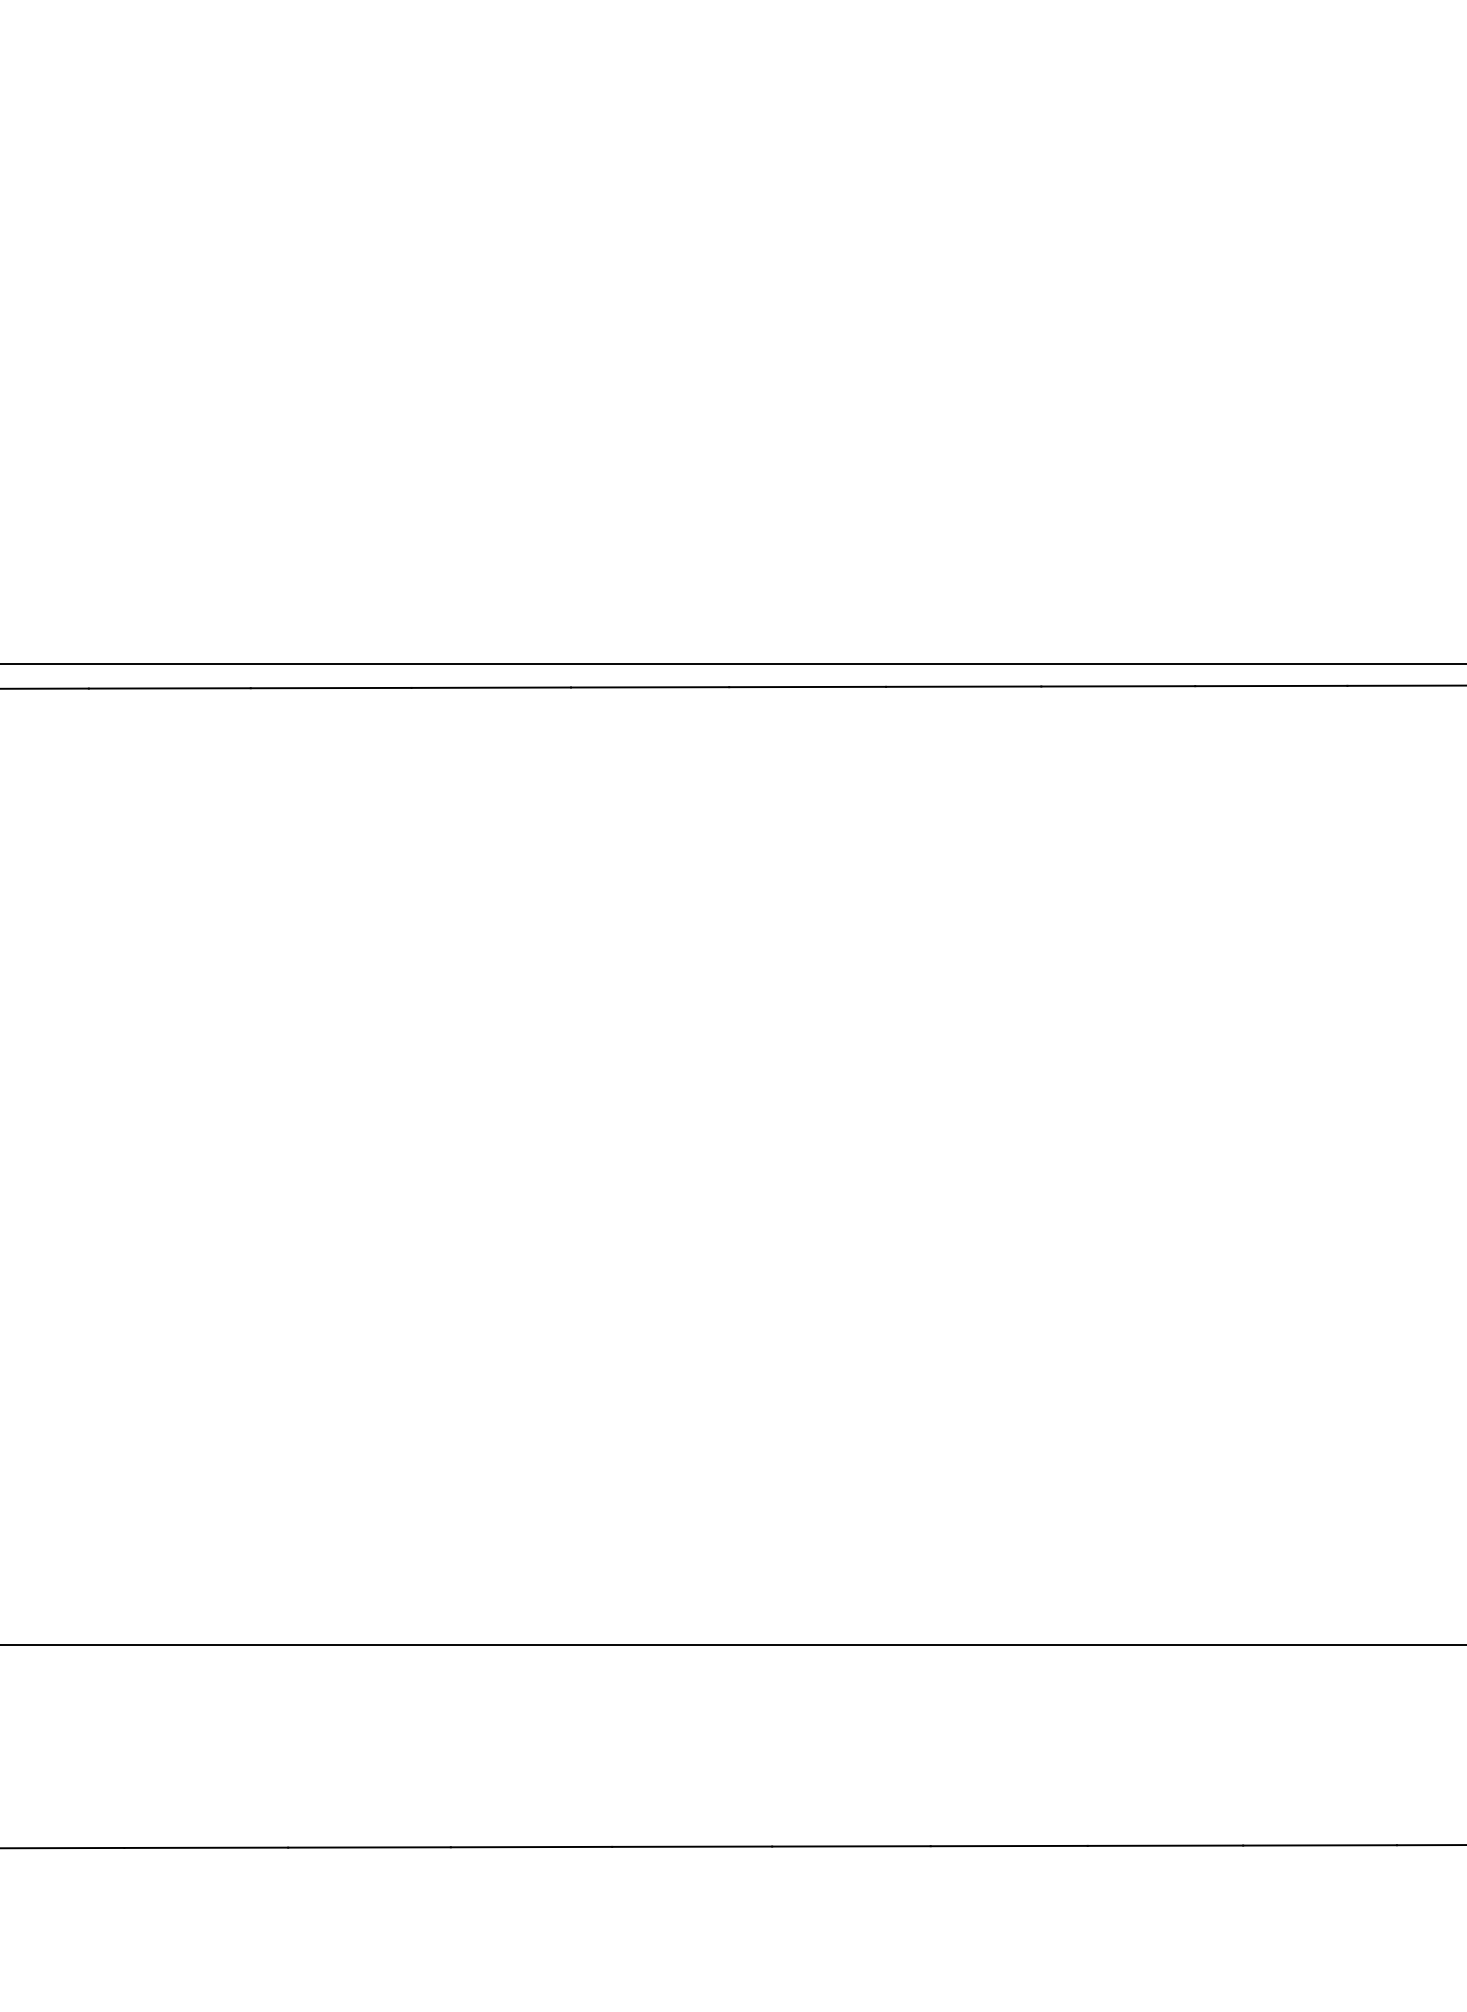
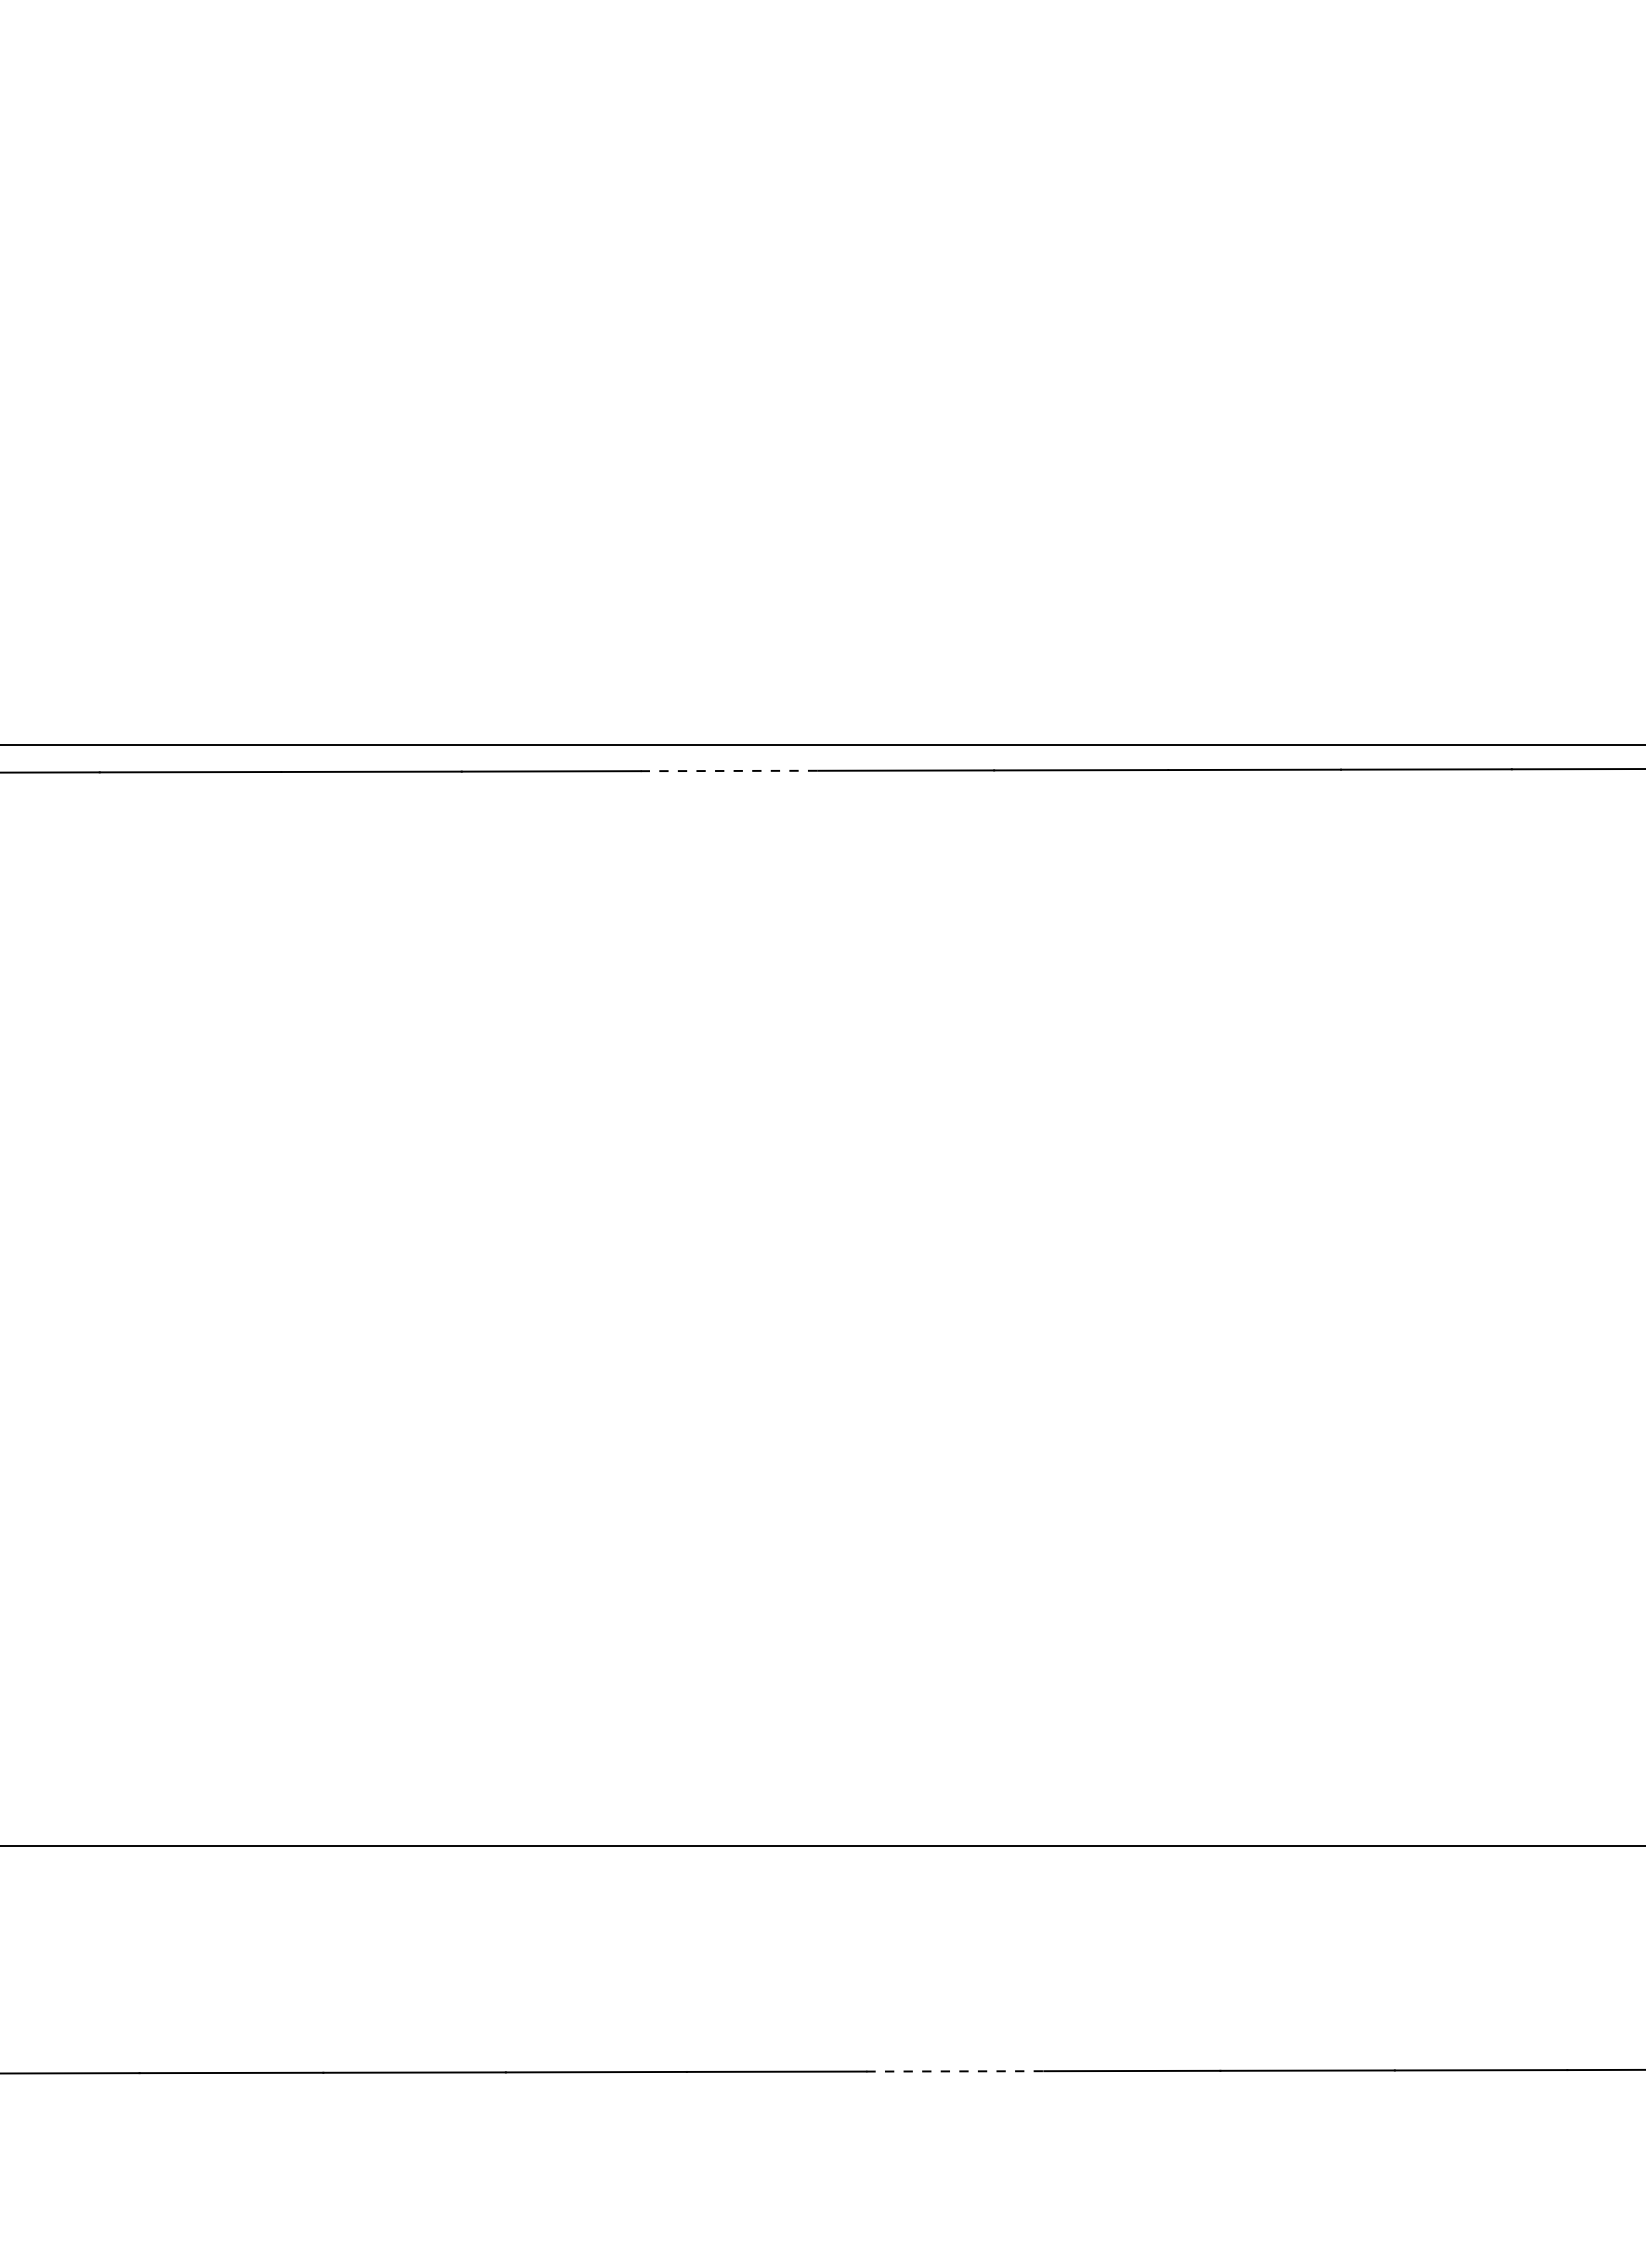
line: (650, 686) -> (729, 770), solid -> dashed
line: (851, 1846) -> (955, 2071), solid -> dashed

